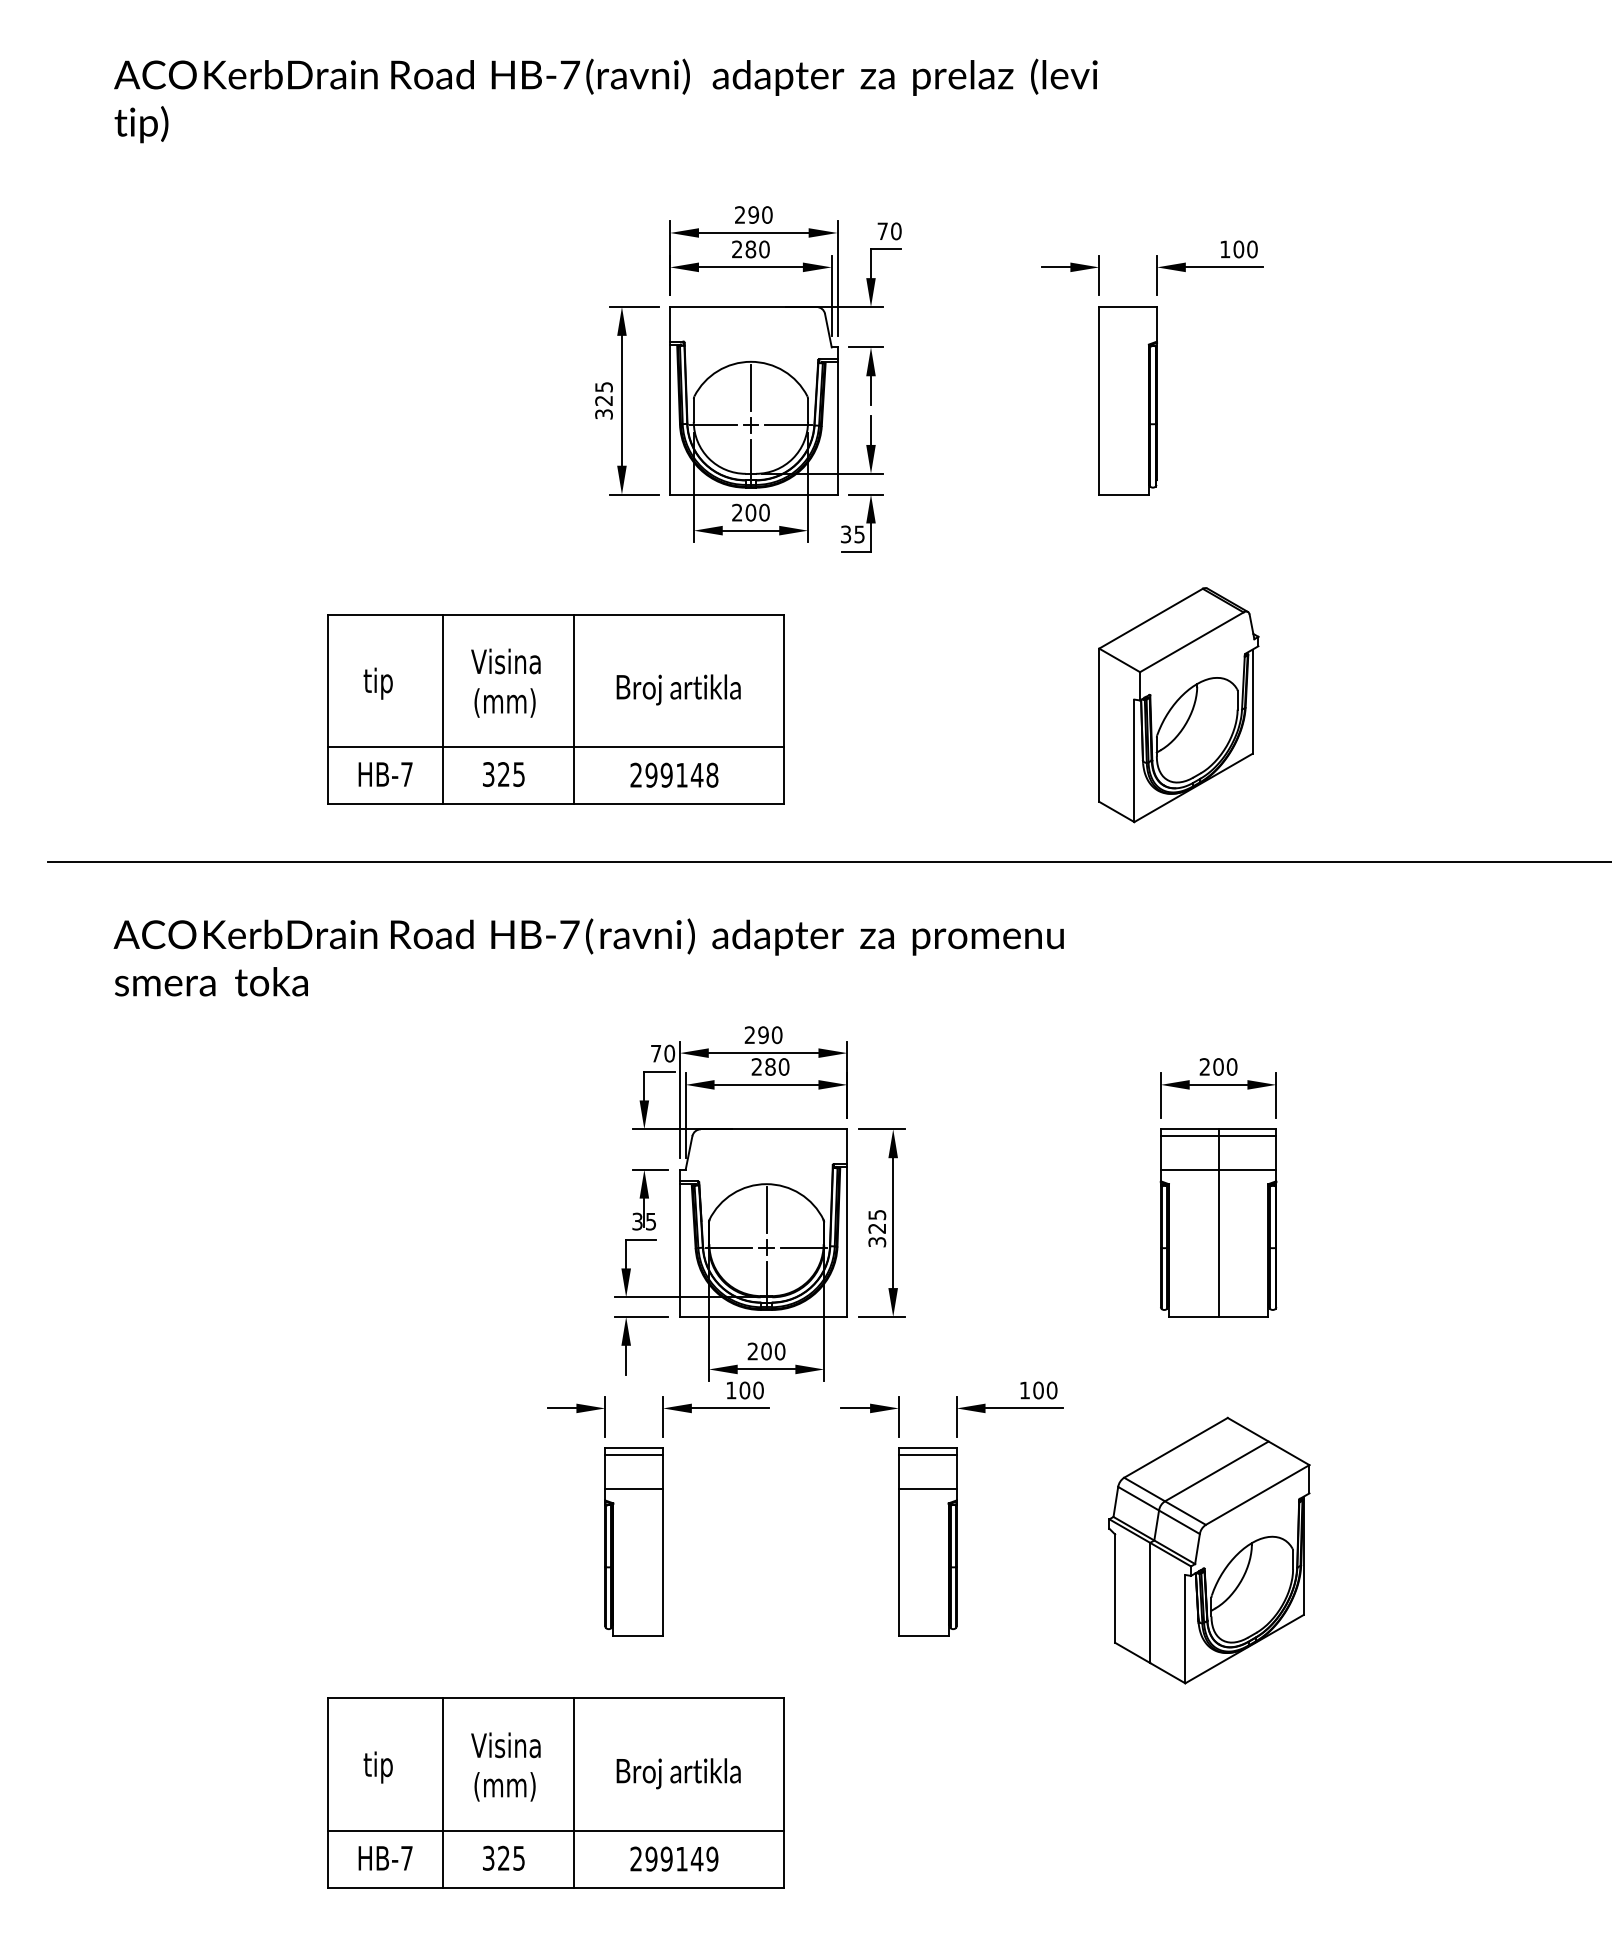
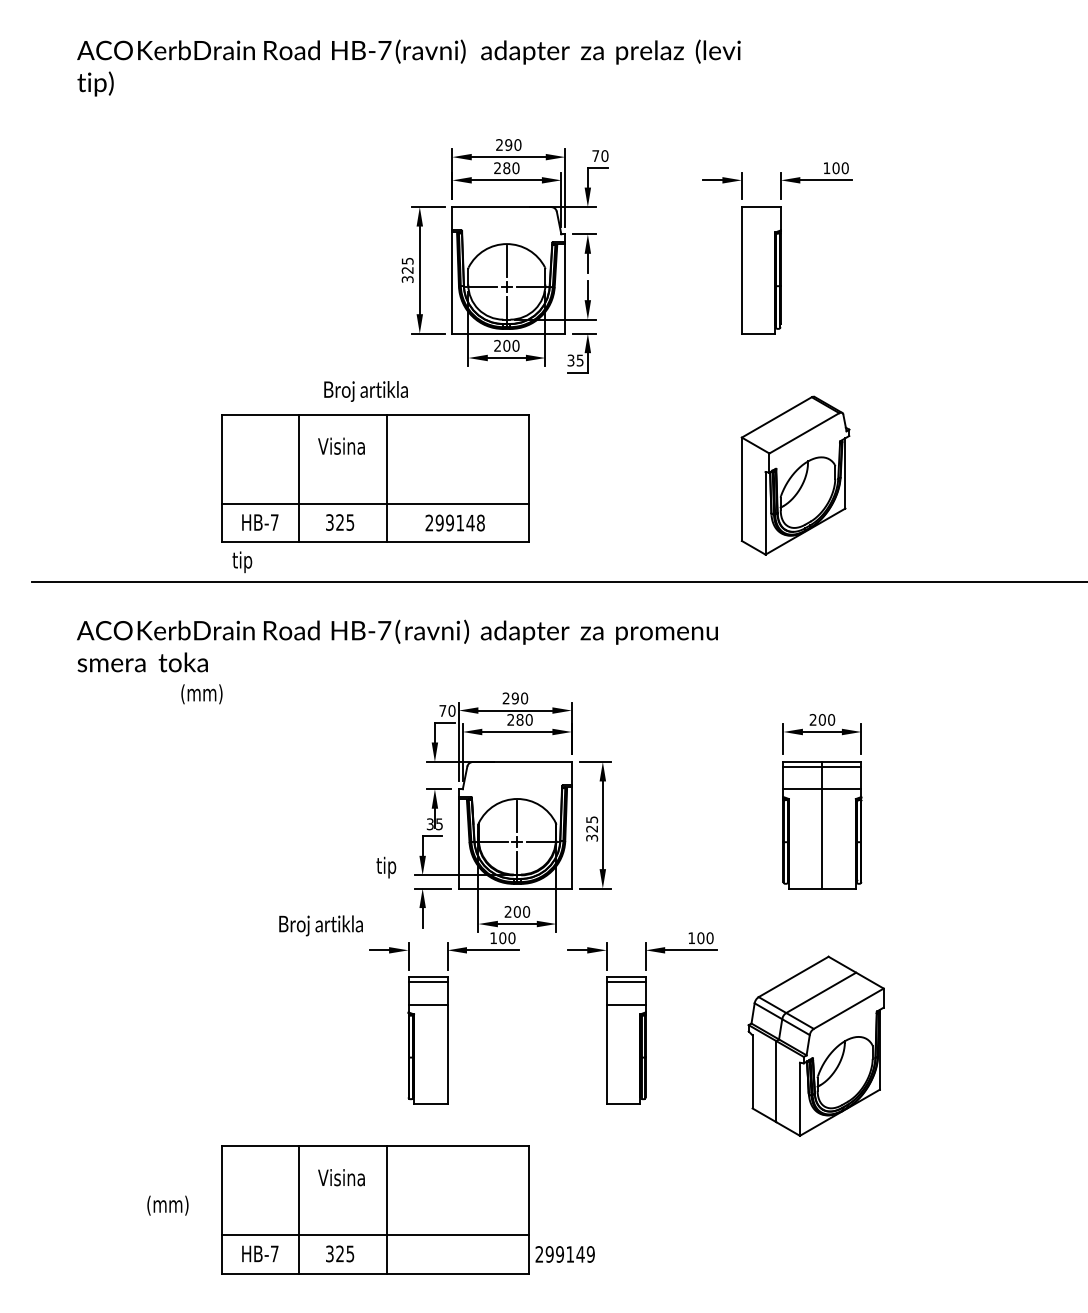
text: (378, 682) -> (242, 561), moved
text: (677, 689) -> (365, 391), moved
text: (504, 703) -> (201, 694), moved
text: (378, 1767) -> (386, 867), moved
text: (677, 1773) -> (320, 925), moved
text: (504, 1786) -> (167, 1205), moved
text: (673, 1859) -> (564, 1254), moved

